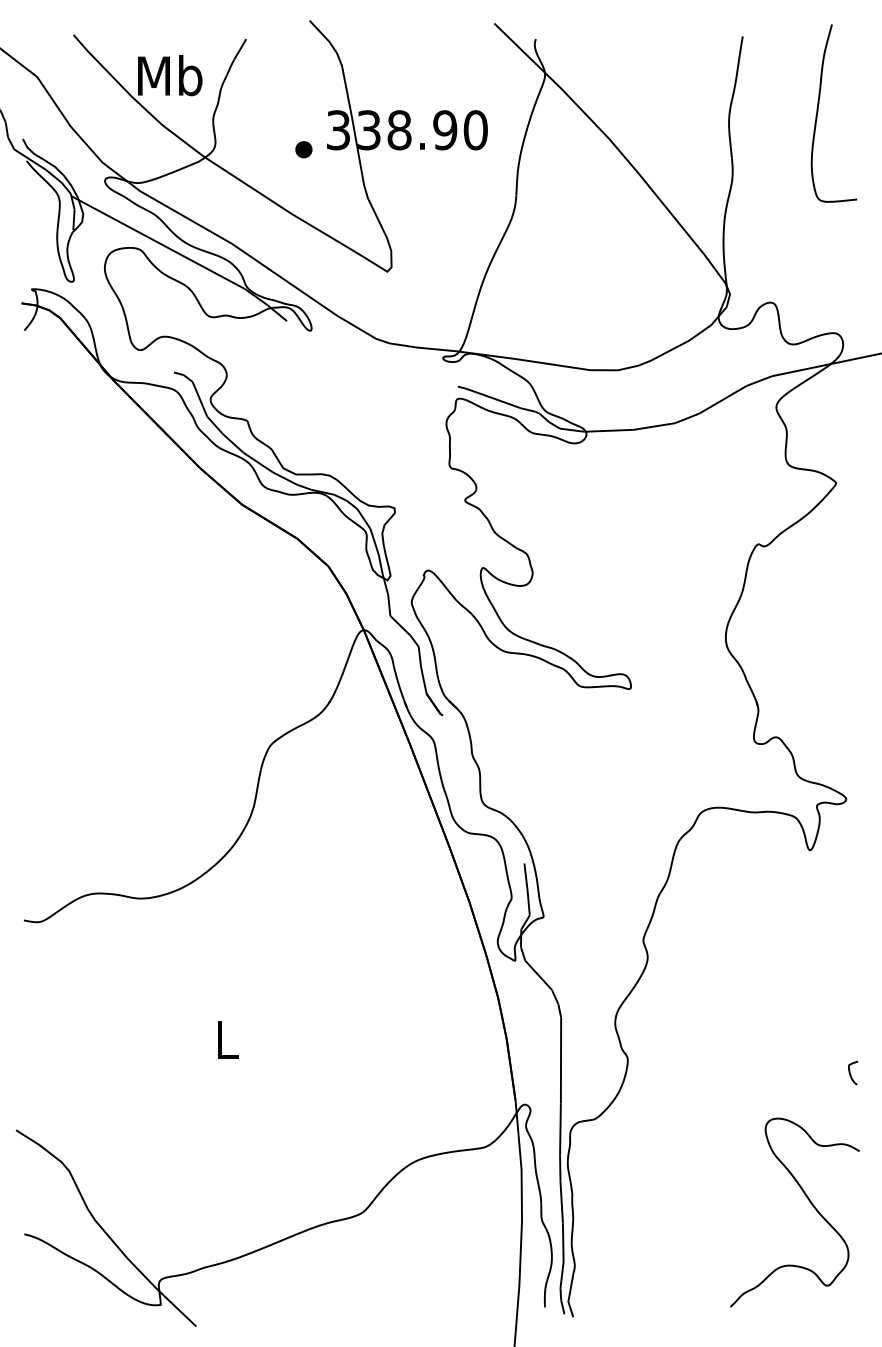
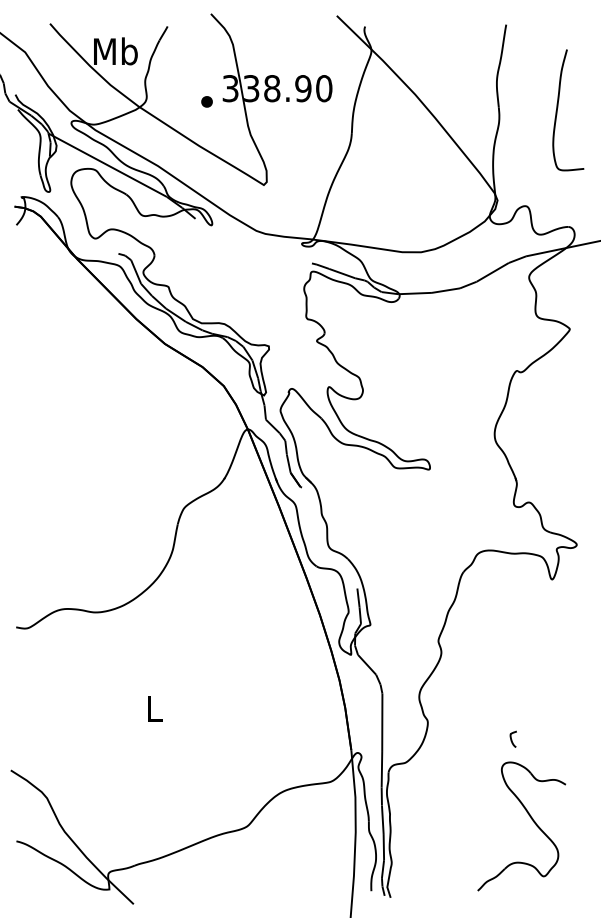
curve: (819, 109) -> (558, 107), moved
curve: (850, 1071) -> (511, 738), moved
part: (807, 1200) -> (530, 818), moved

